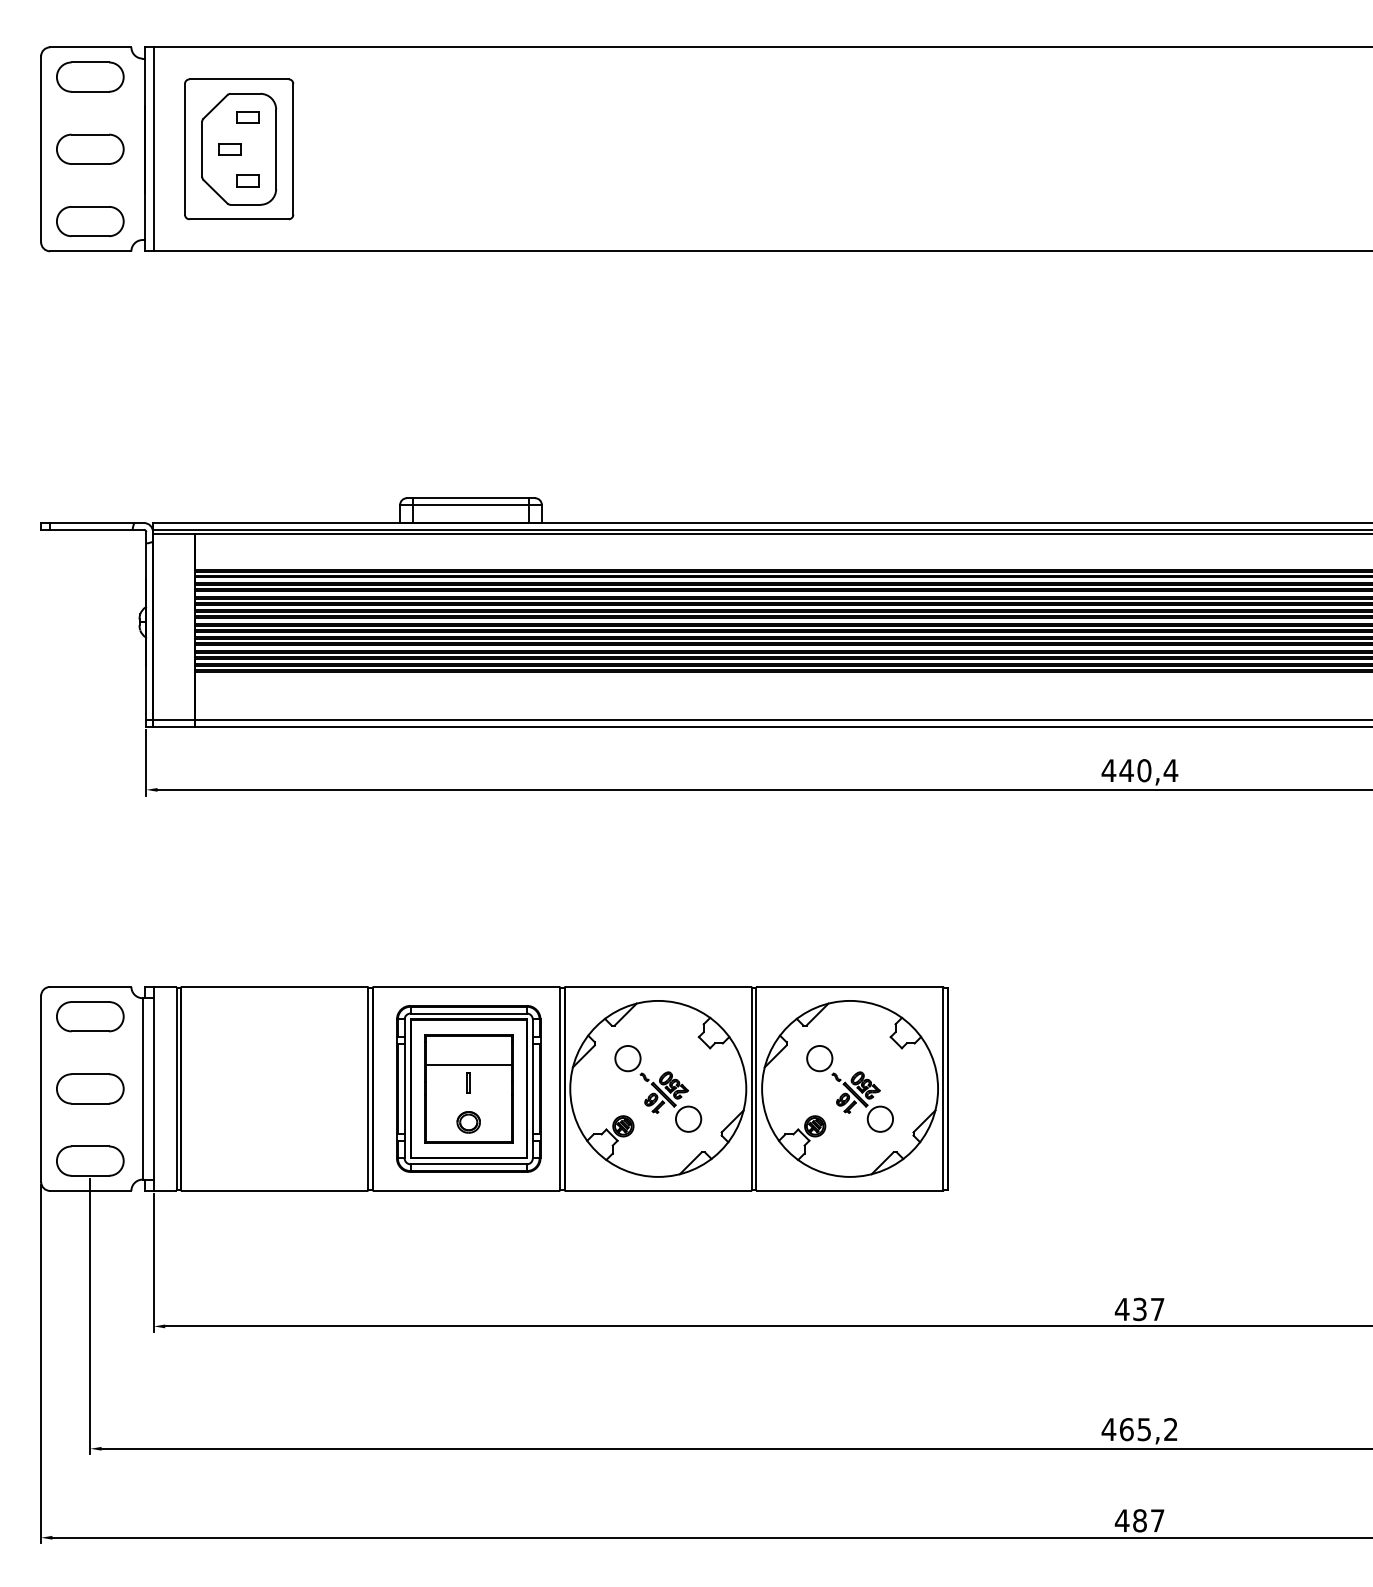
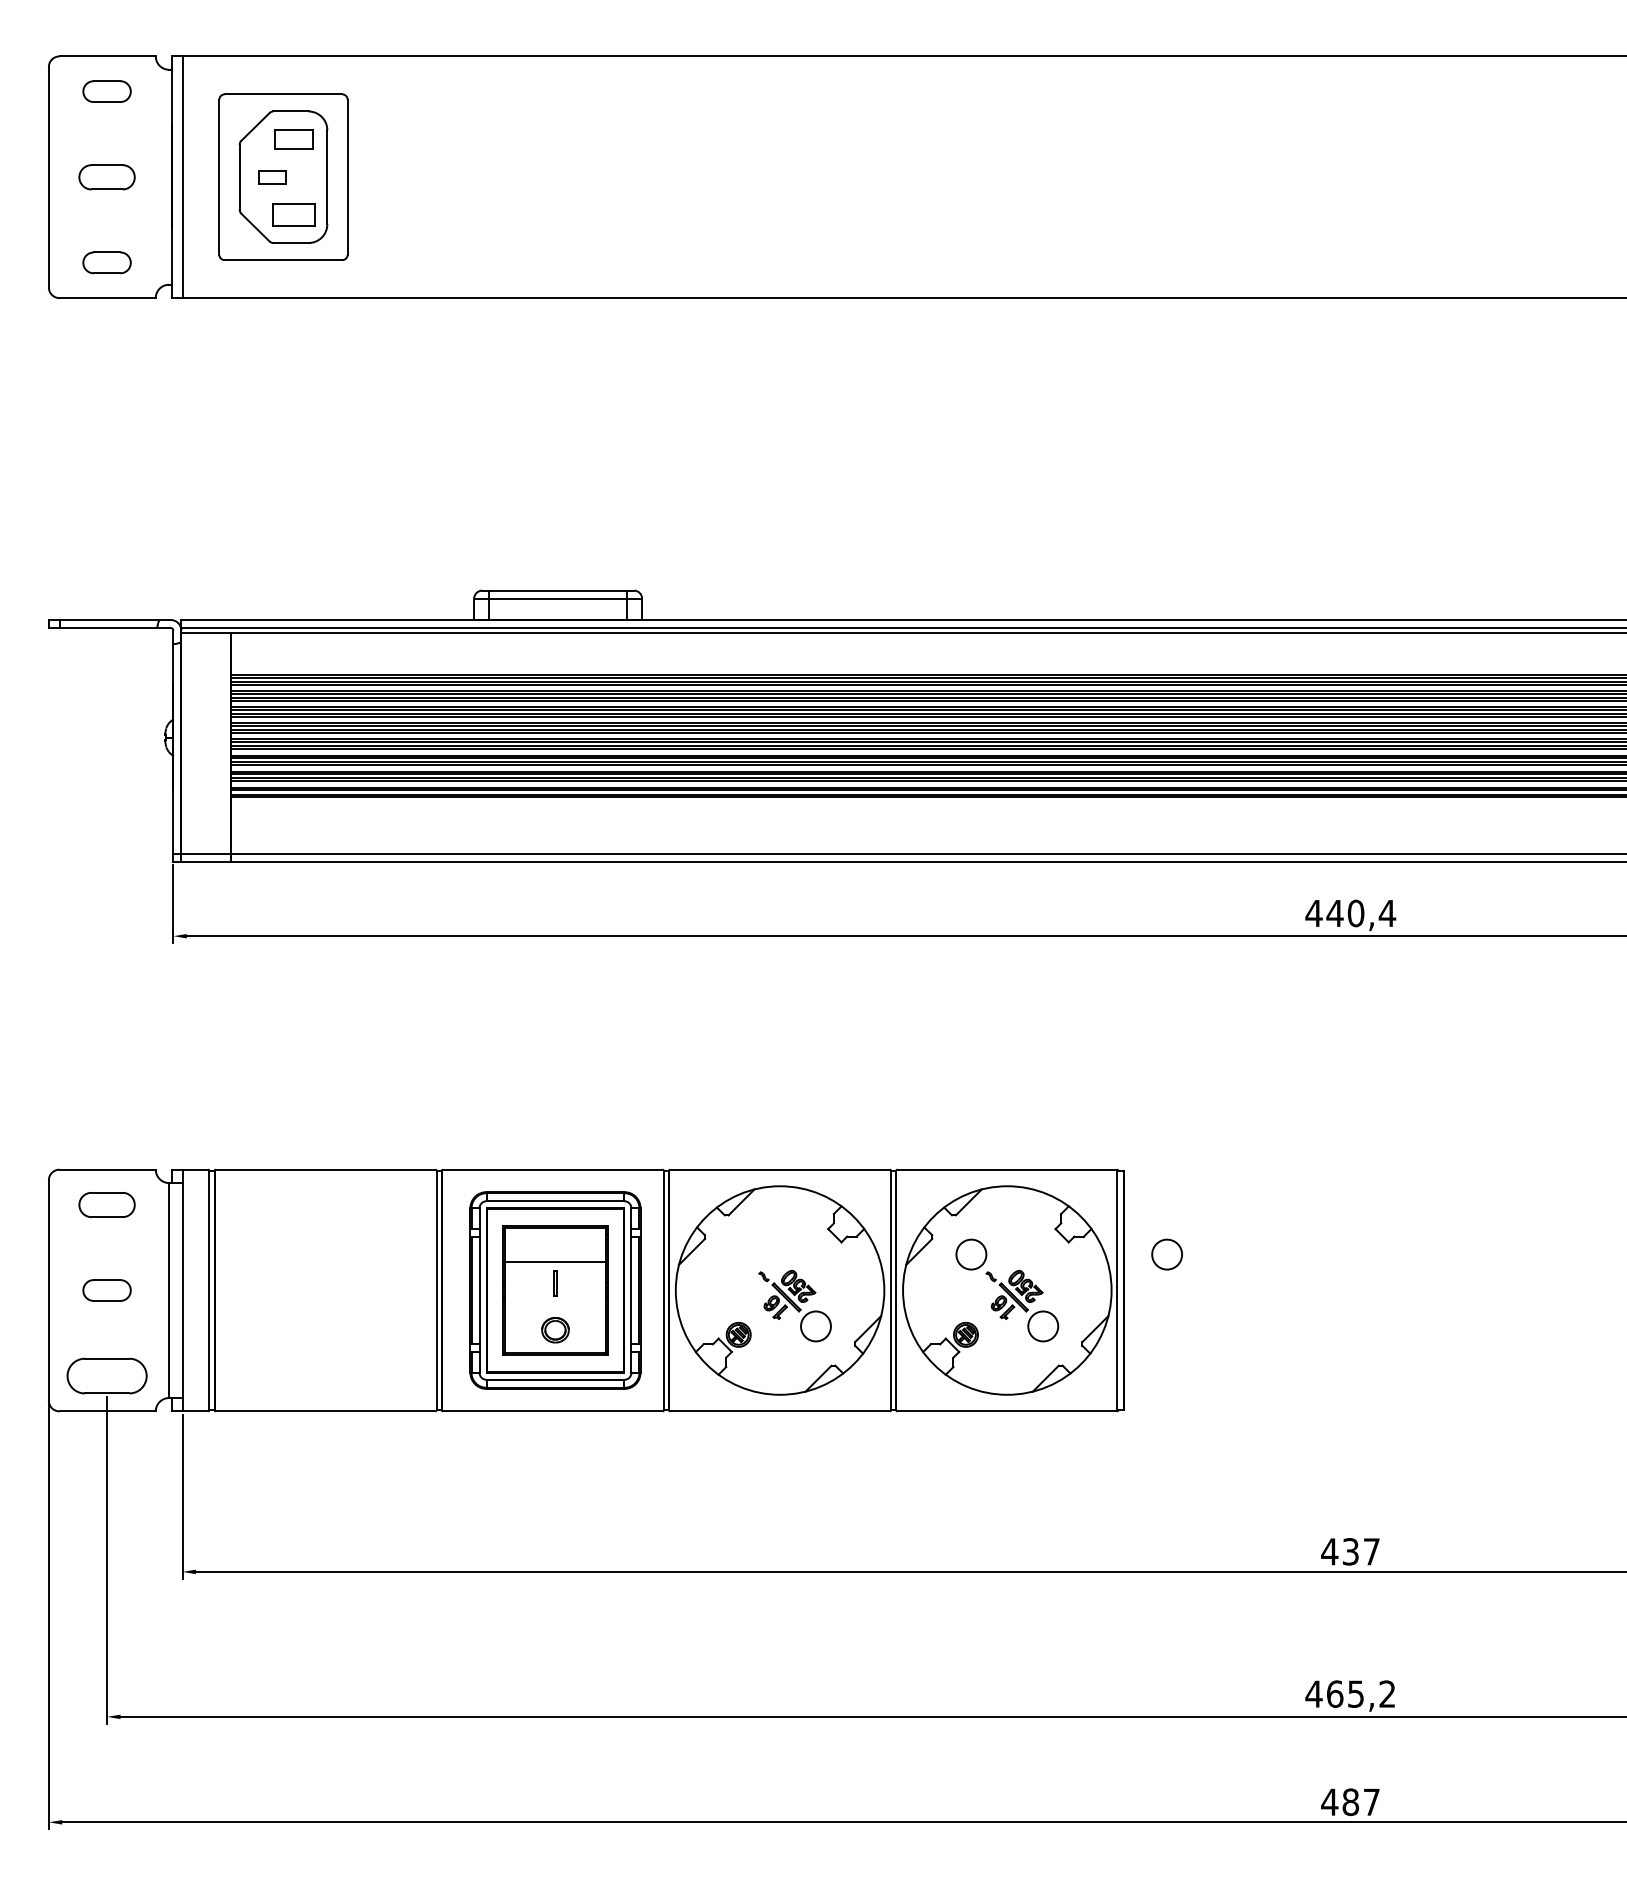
part: (89, 76) -> (106, 91), size x0.6
part: (248, 117) -> (294, 139), size x1.4
part: (89, 149) -> (106, 177), size x0.7
part: (248, 180) -> (294, 214), size x1.6
part: (89, 221) -> (106, 262), size x0.6
part: (89, 1016) -> (106, 1204), size x0.7
circle: (627, 1058) -> (1166, 1254), moved
part: (89, 1088) -> (106, 1290), size x0.6

